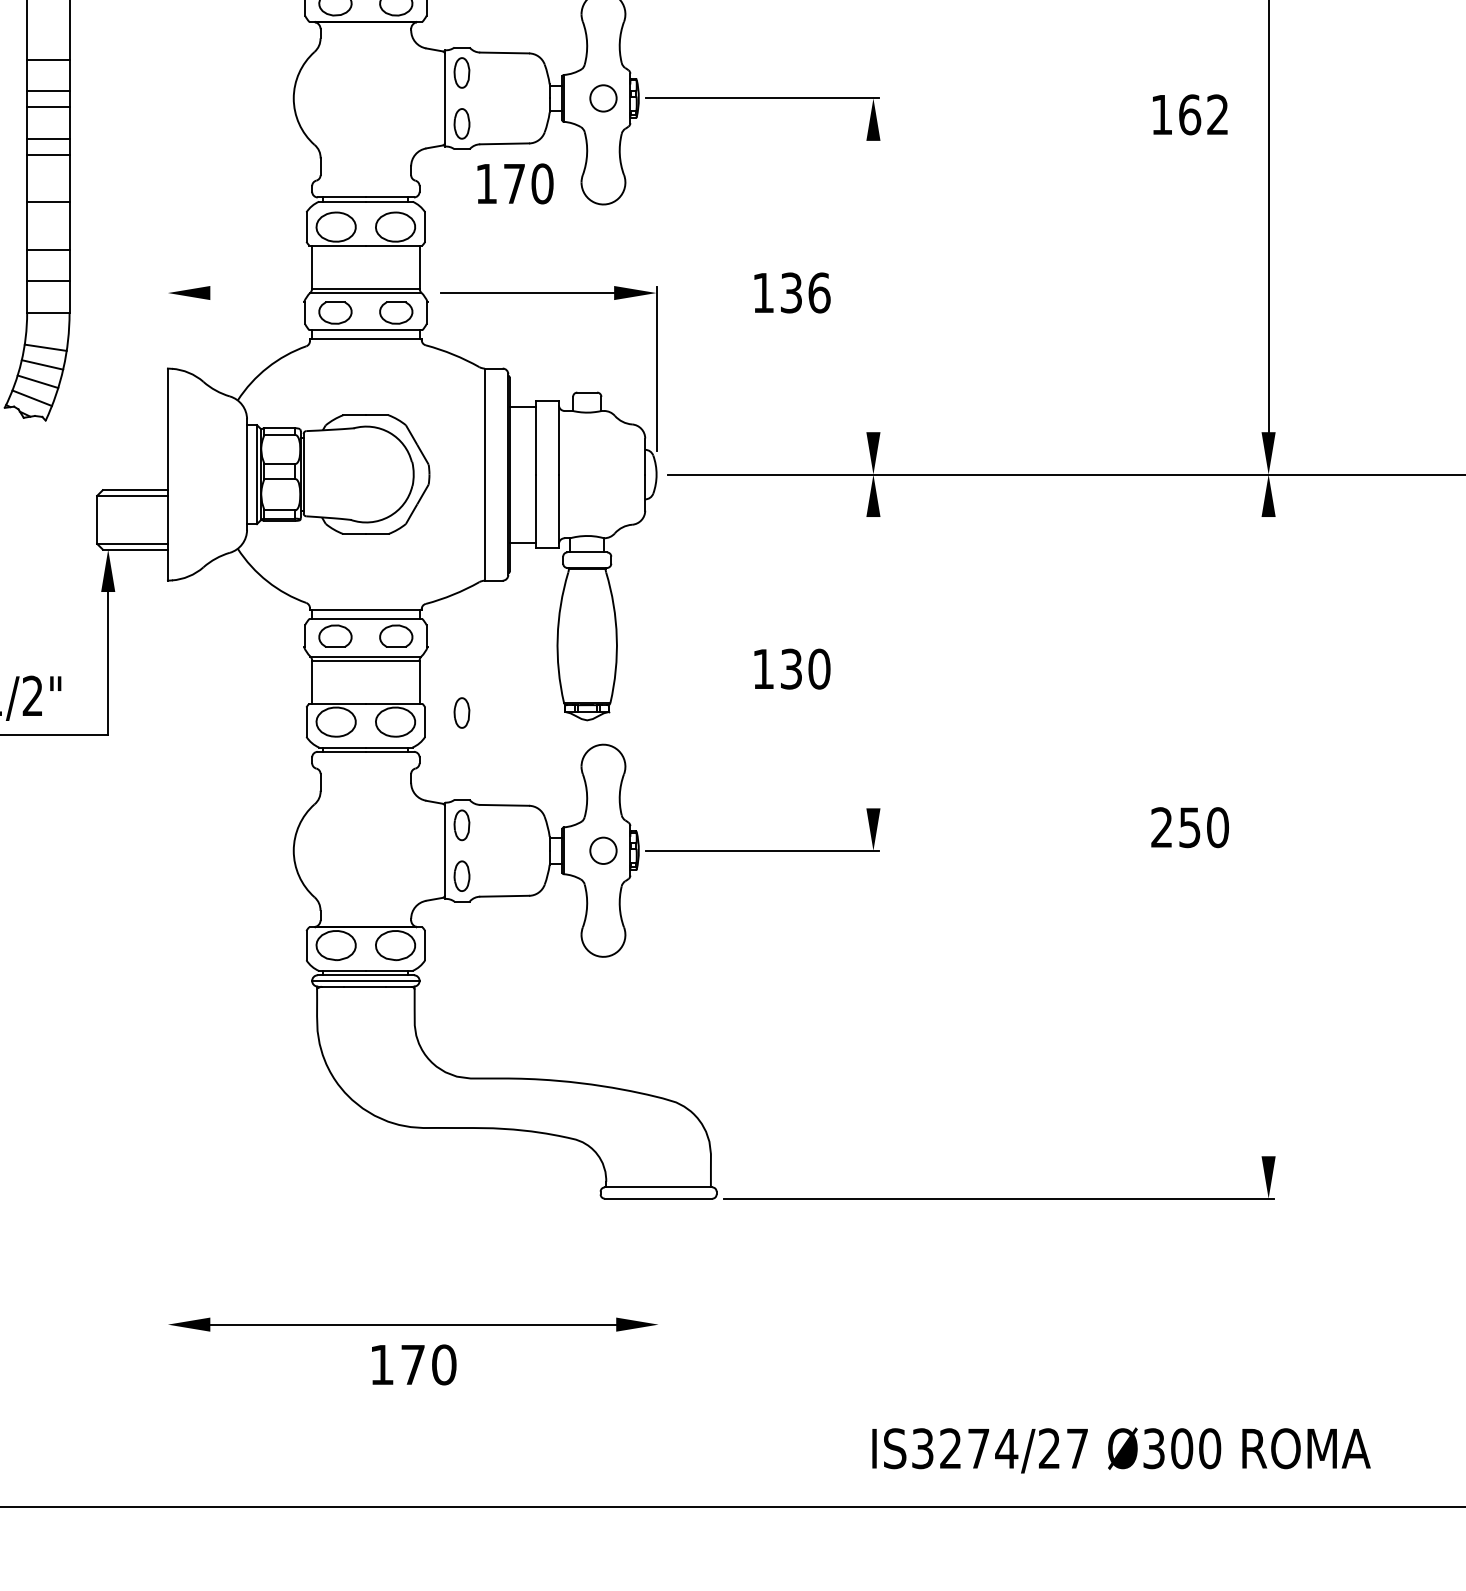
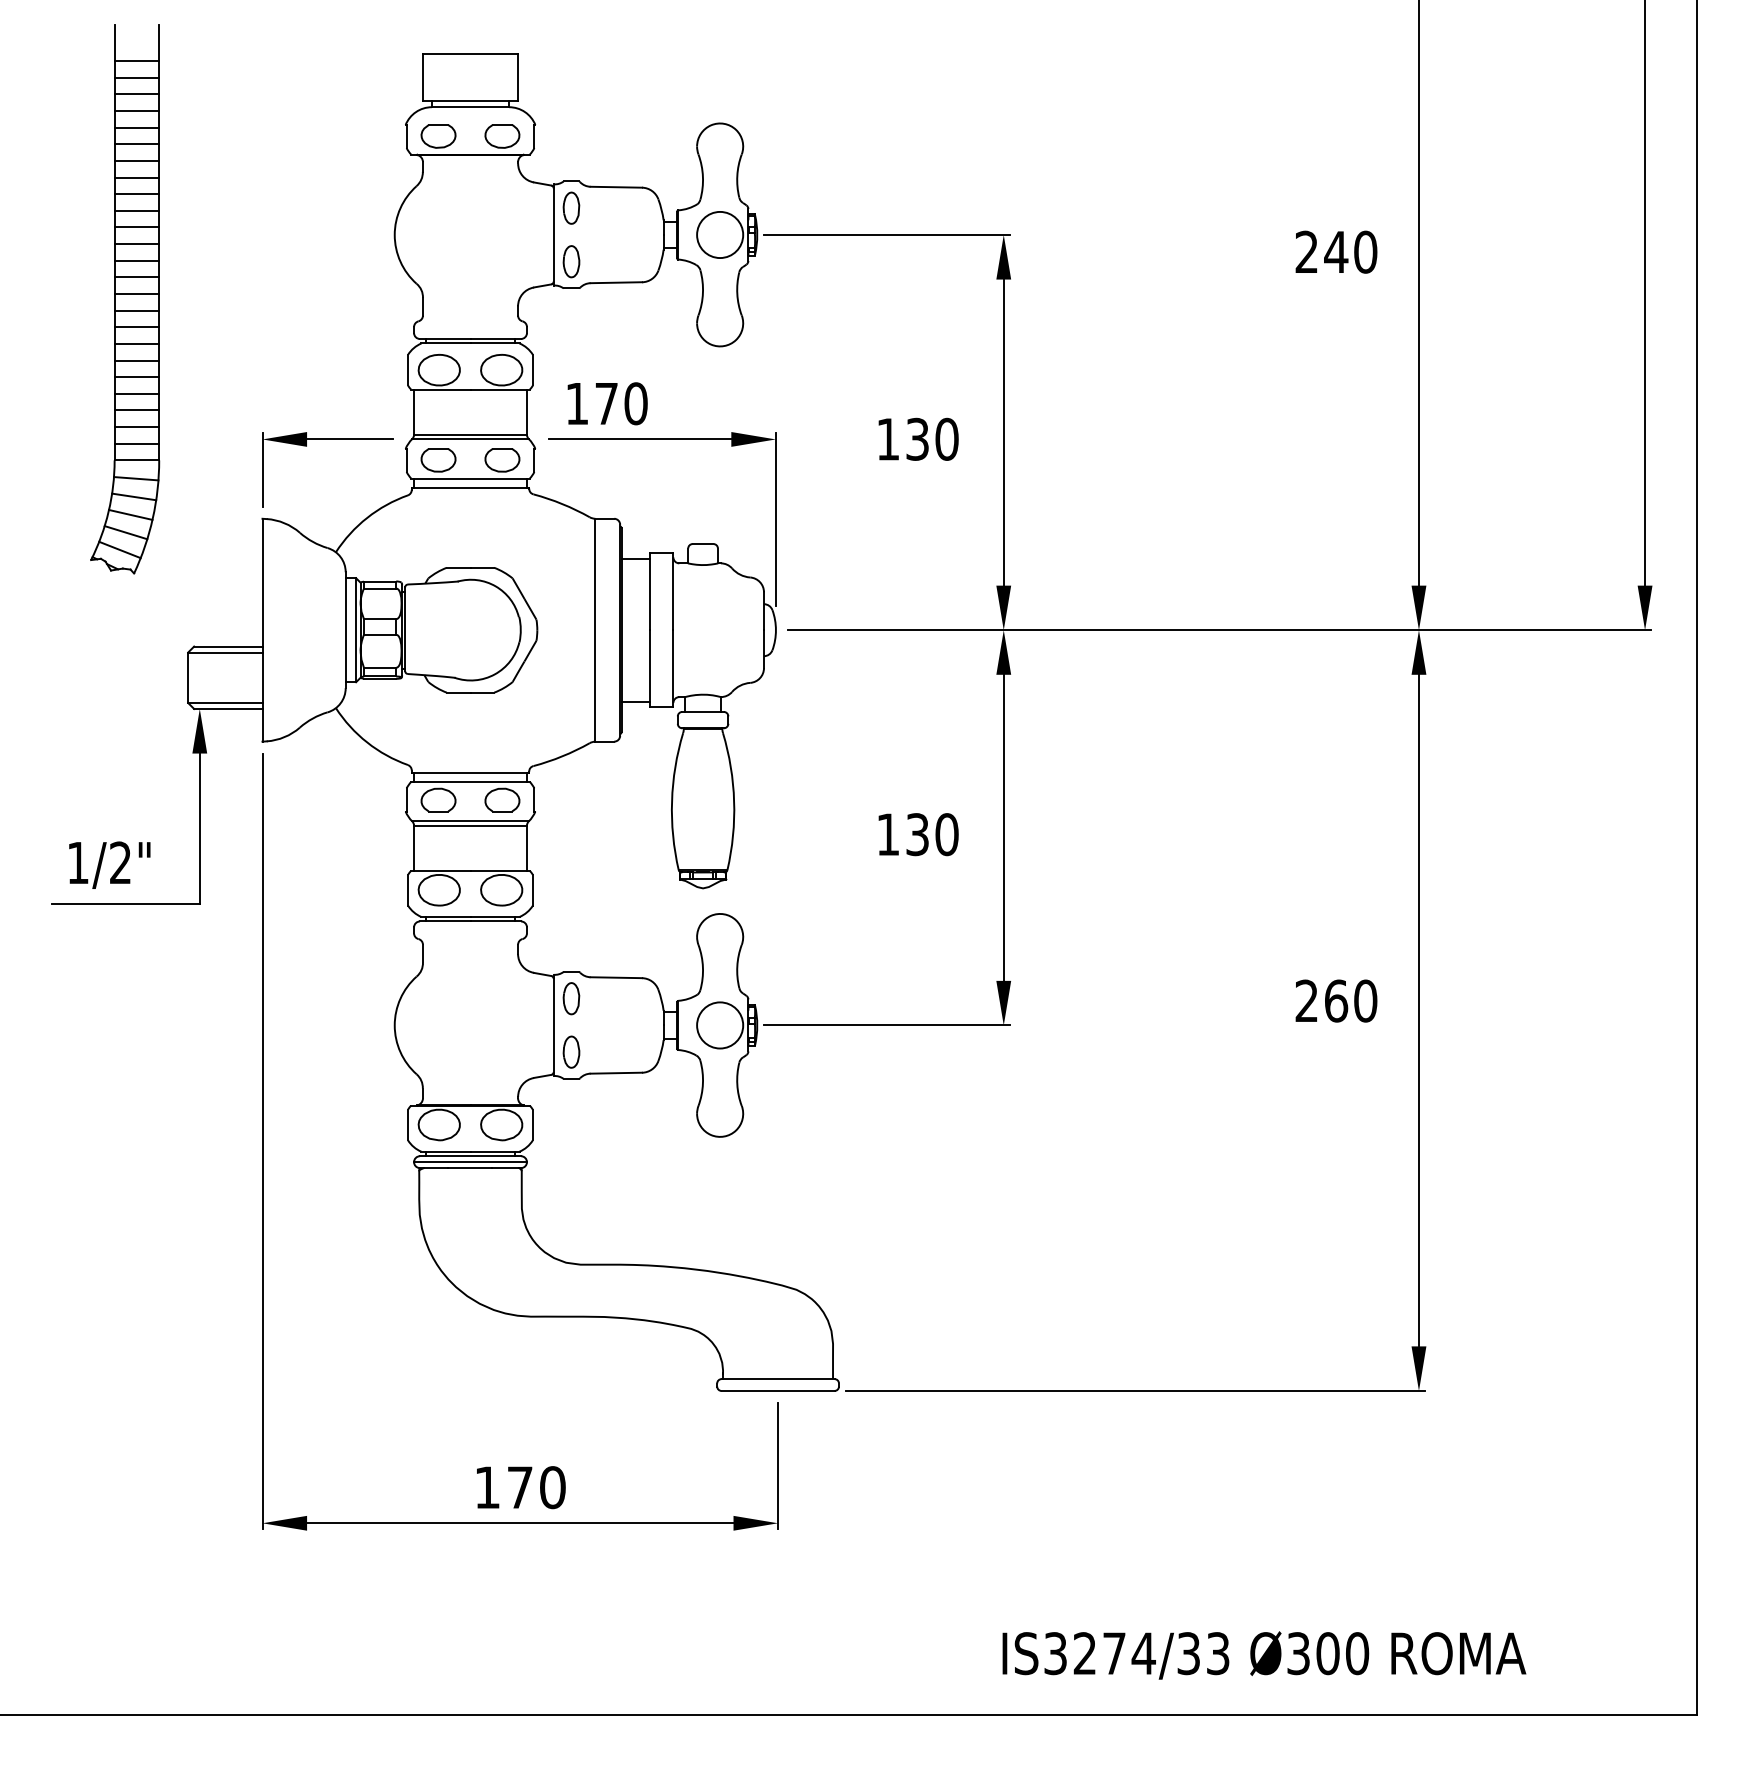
line: (47, 12) -> (136, 144), added
line: (47, 27) -> (136, 160), added
line: (47, 43) -> (136, 177), added
line: (47, 75) -> (136, 210), added
circle: (603, 97) -> (720, 234), size x1.67
text: (1190, 114) -> (1336, 251), 162 -> 240
line: (47, 122) -> (136, 260), added
line: (47, 170) -> (136, 310), added
text: (515, 183) -> (607, 403), moved
line: (47, 186) -> (136, 327), added
line: (47, 217) -> (136, 360), added
line: (47, 234) -> (136, 377), added
line: (47, 265) -> (136, 410), added
line: (873, 286) -> (1003, 432), added
text: (818, 292) -> (946, 438), 136 -> 130
line: (251, 293) -> (350, 439), added
line: (47, 296) -> (136, 443), added
line: (167, 321) -> (262, 469), added
line: (47, 330) -> (136, 478), added
line: (873, 662) -> (1003, 827), added
part: (462, 712) -> (571, 880), removed
text: (1190, 827) -> (1336, 1000), 250 -> 260
line: (1268, 836) -> (1418, 1010), added
circle: (603, 850) -> (720, 1025), size x1.67
line: (167, 961) -> (262, 1141), added
line: (659, 1269) -> (778, 1465), added
text: (414, 1364) -> (521, 1487), moved
text: (1063, 1448) -> (1203, 1653), IS3274/27 -> IS3274/33

